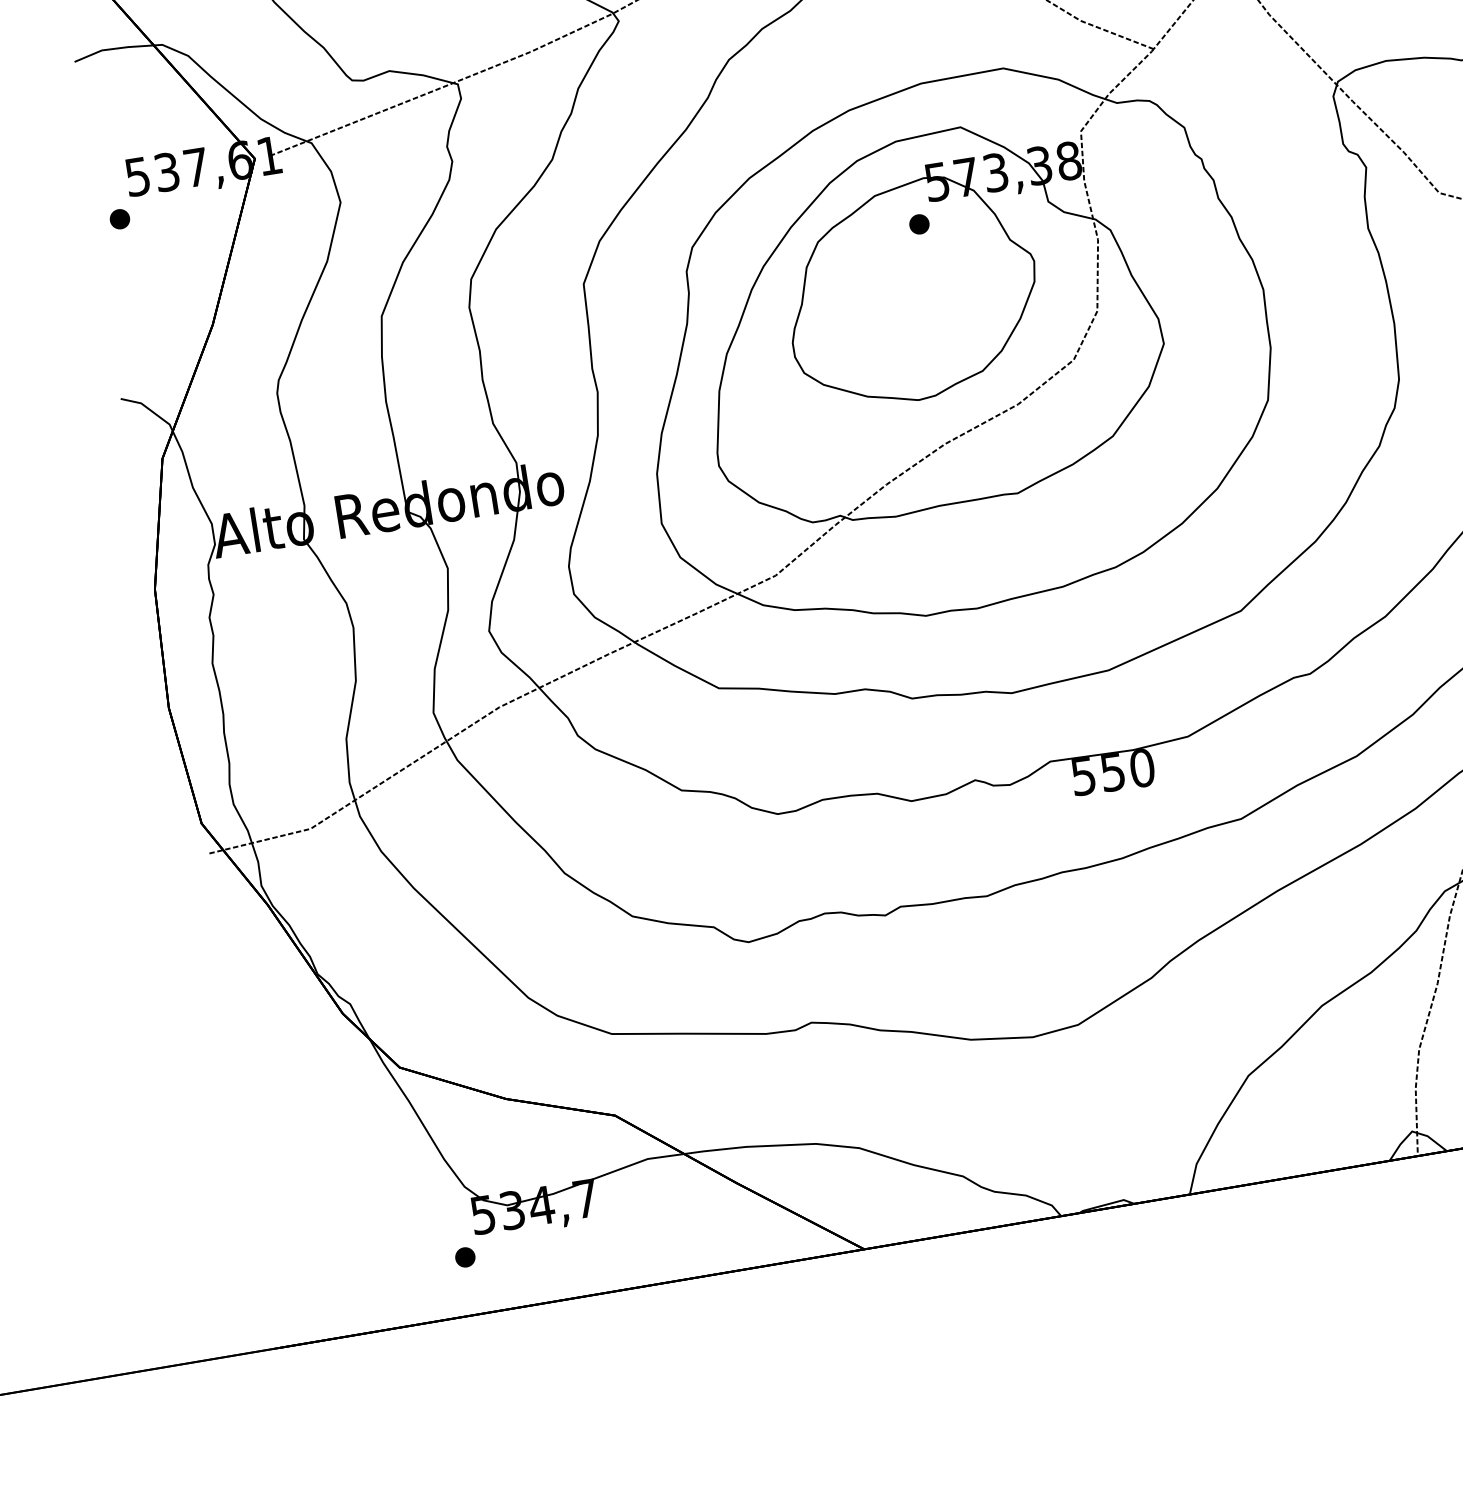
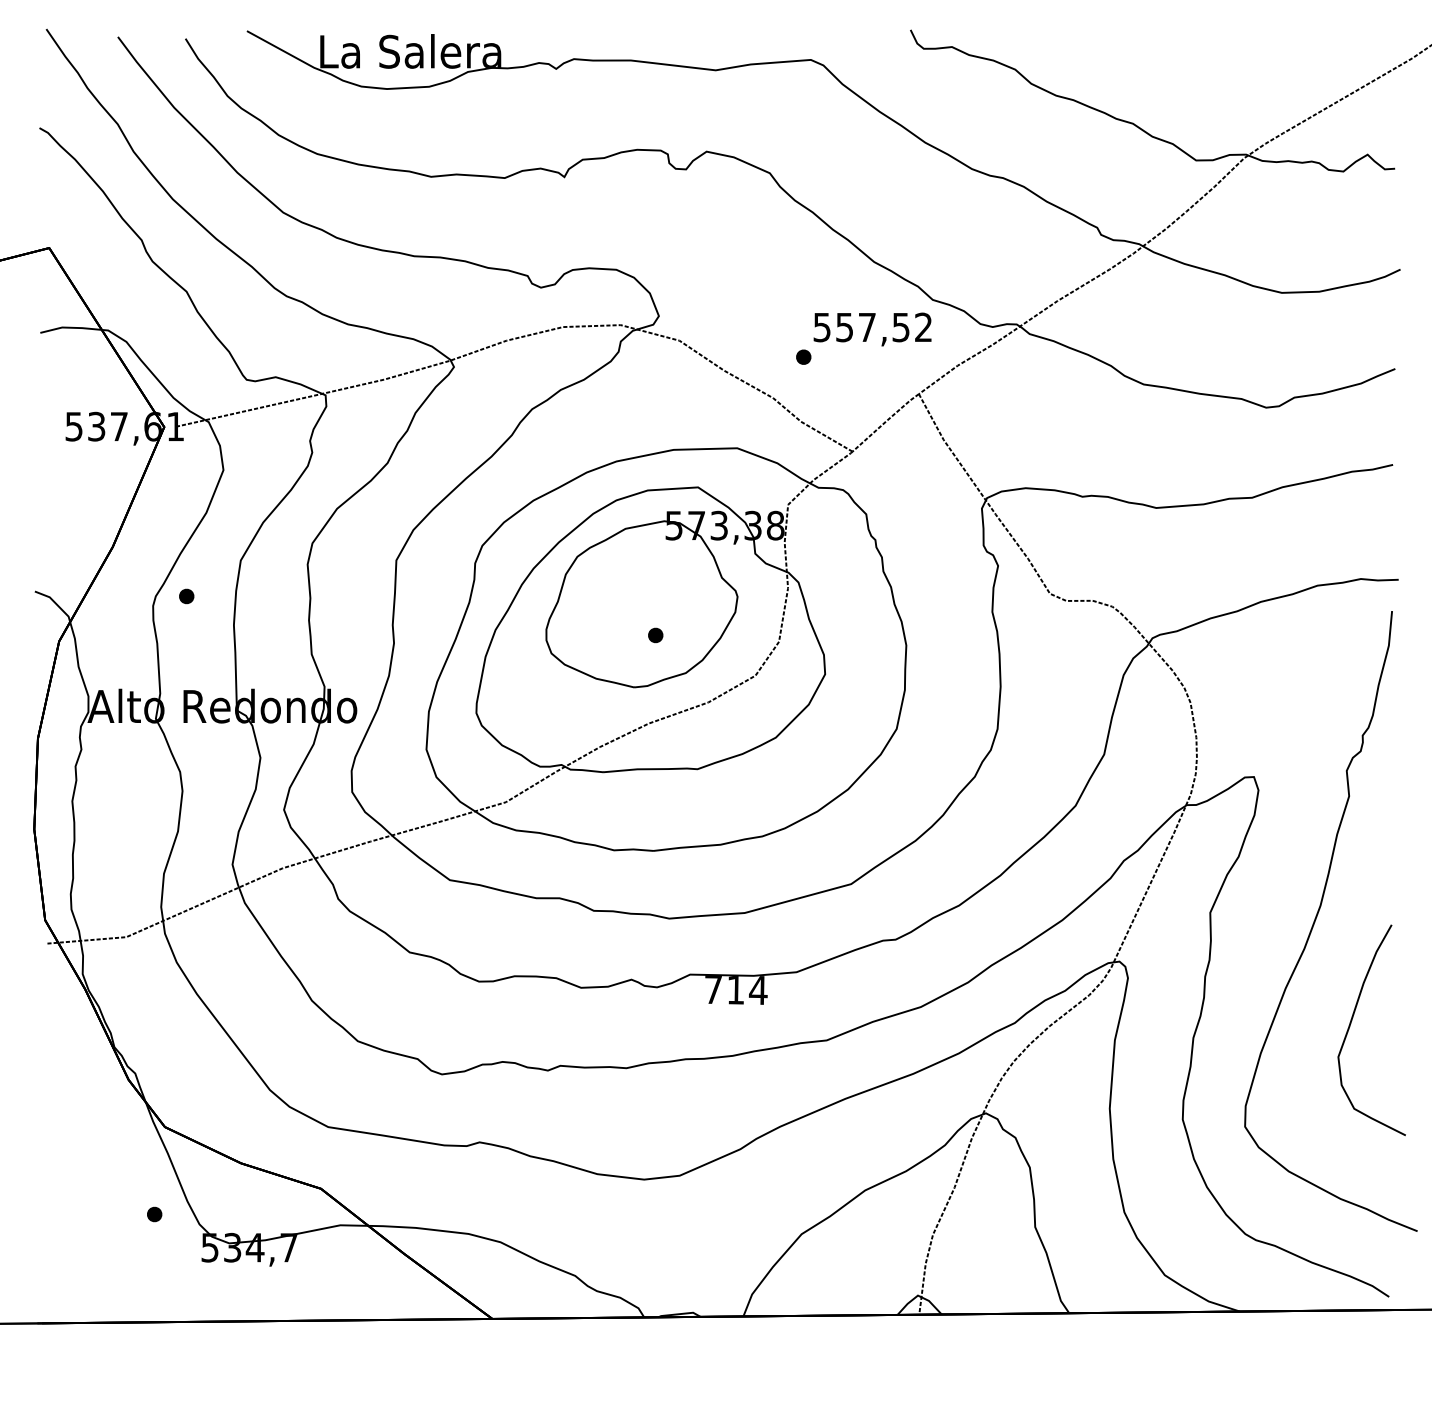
part: (119, 219) -> (186, 596), moved
part: (919, 224) -> (655, 635), moved
text: (1112, 772) -> (735, 990), 550 -> 714
part: (465, 1257) -> (154, 1214), moved

